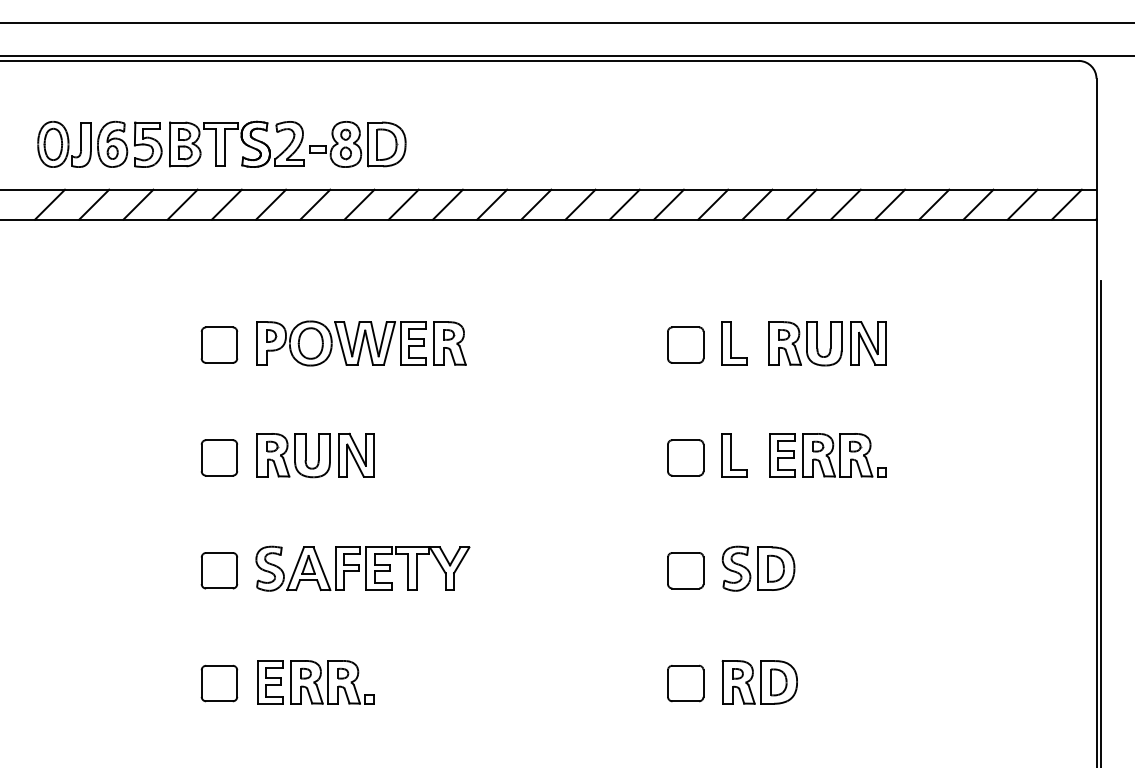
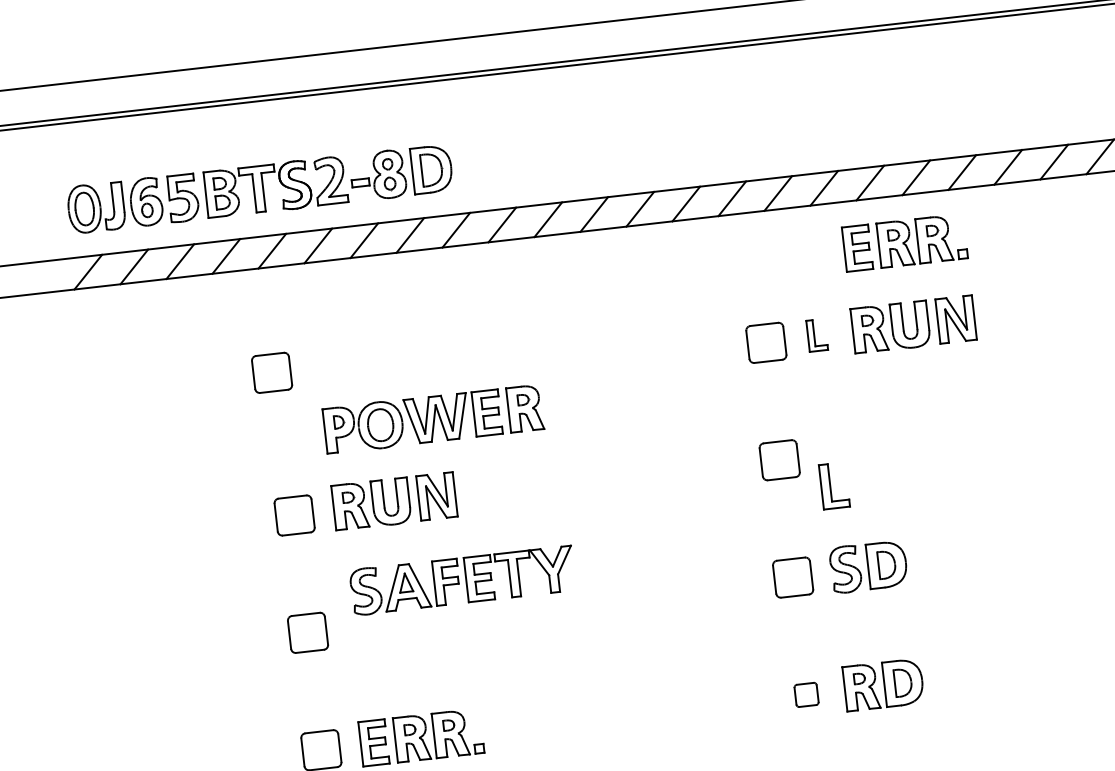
part: (361, 343) -> (433, 419), moved
part: (734, 343) -> (816, 335), size x0.7
part: (219, 344) -> (272, 372), moved
part: (734, 455) -> (834, 486), moved
part: (827, 455) -> (904, 243), moved
part: (362, 568) -> (462, 580), moved
part: (685, 683) -> (806, 694), size x0.6

